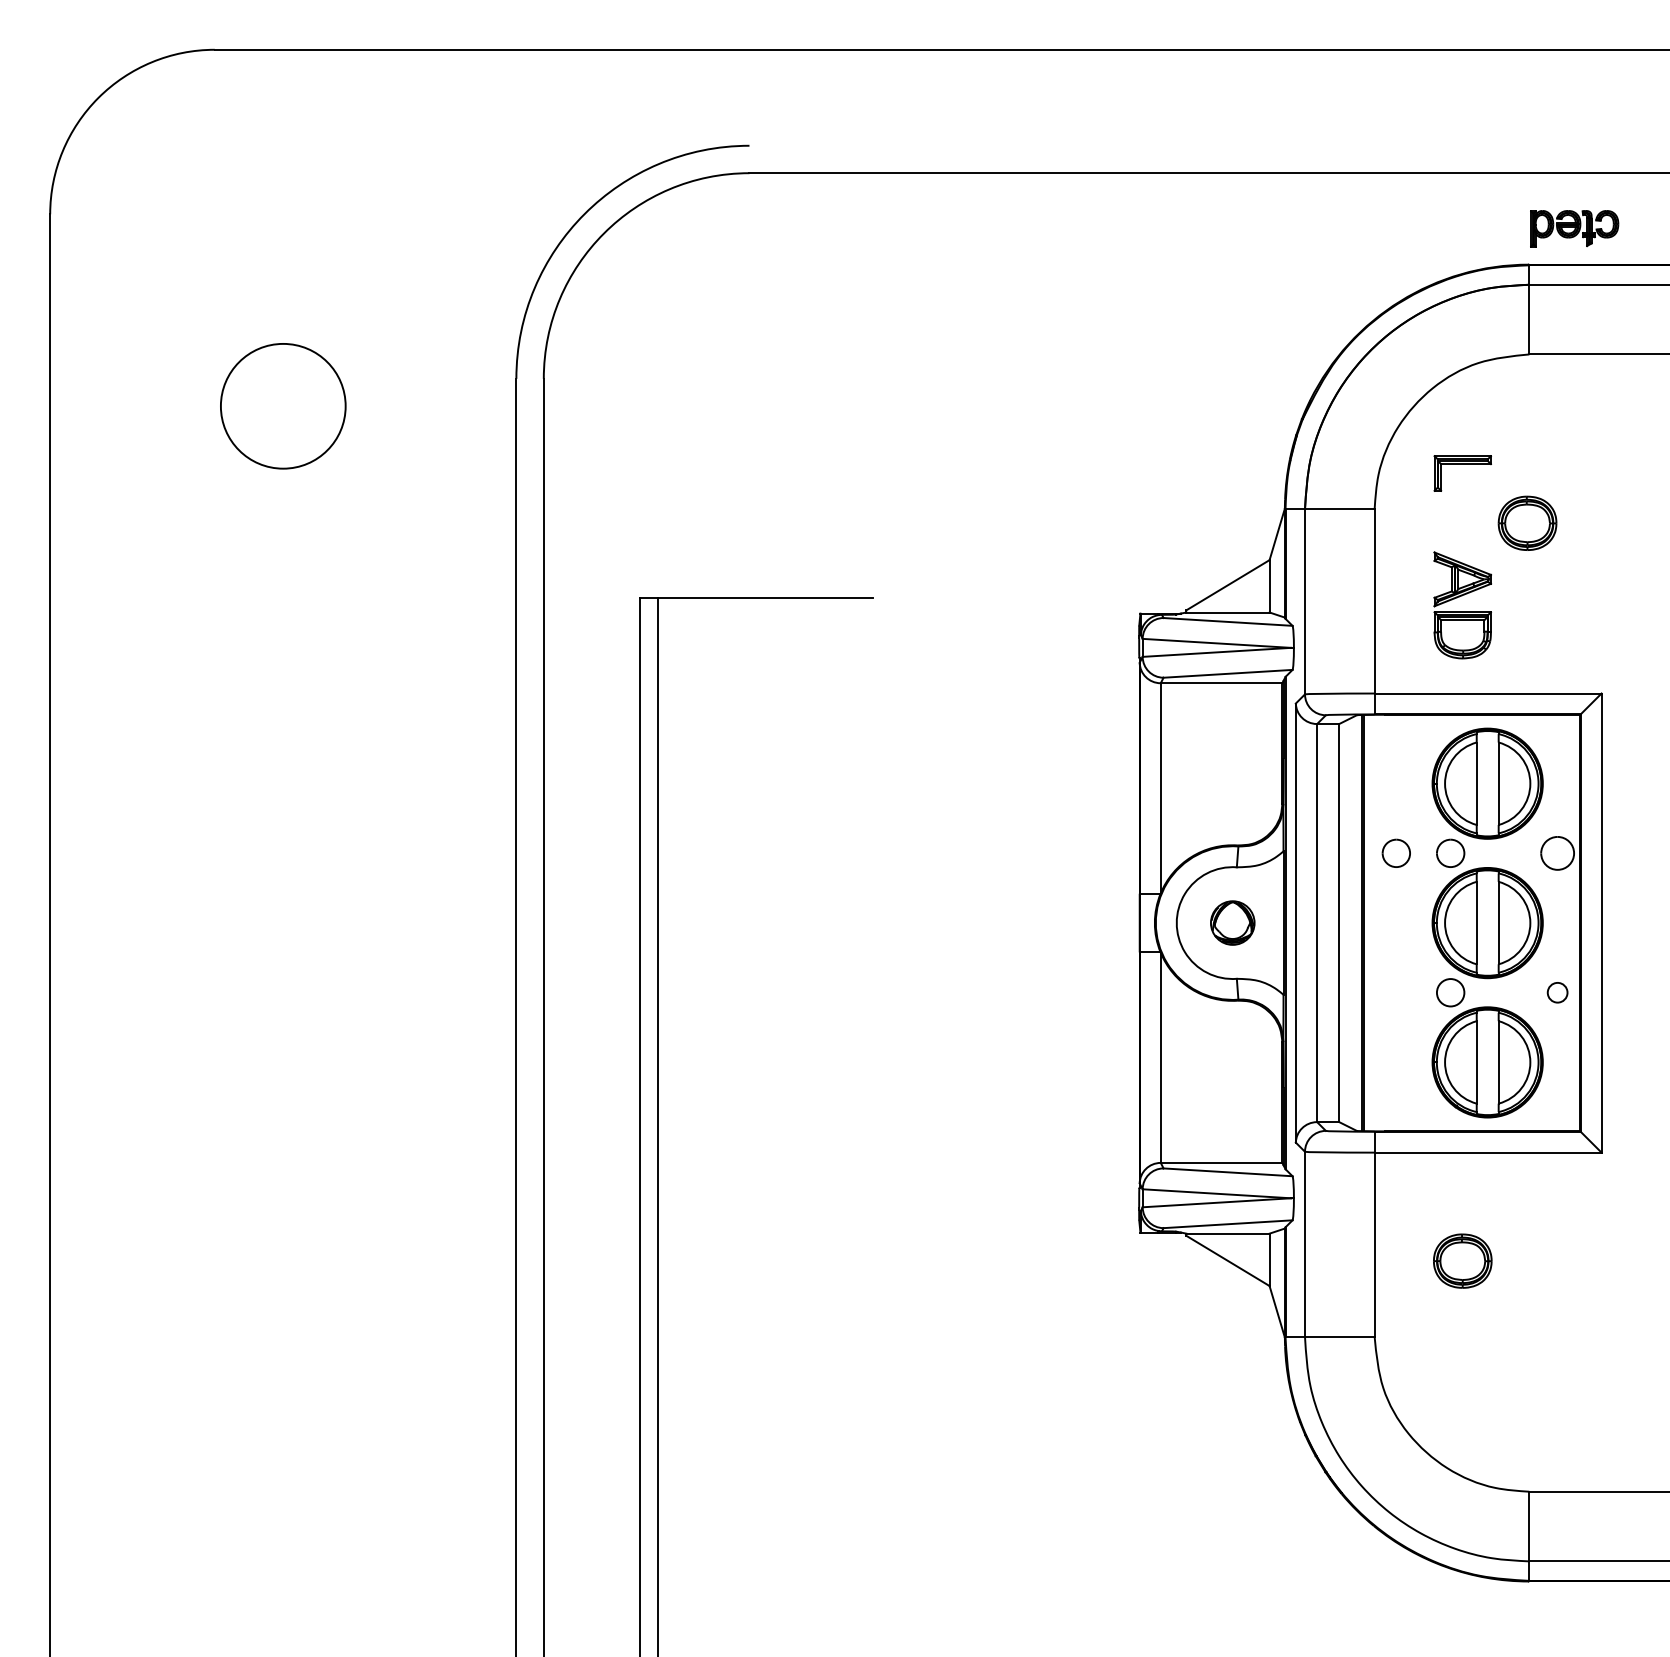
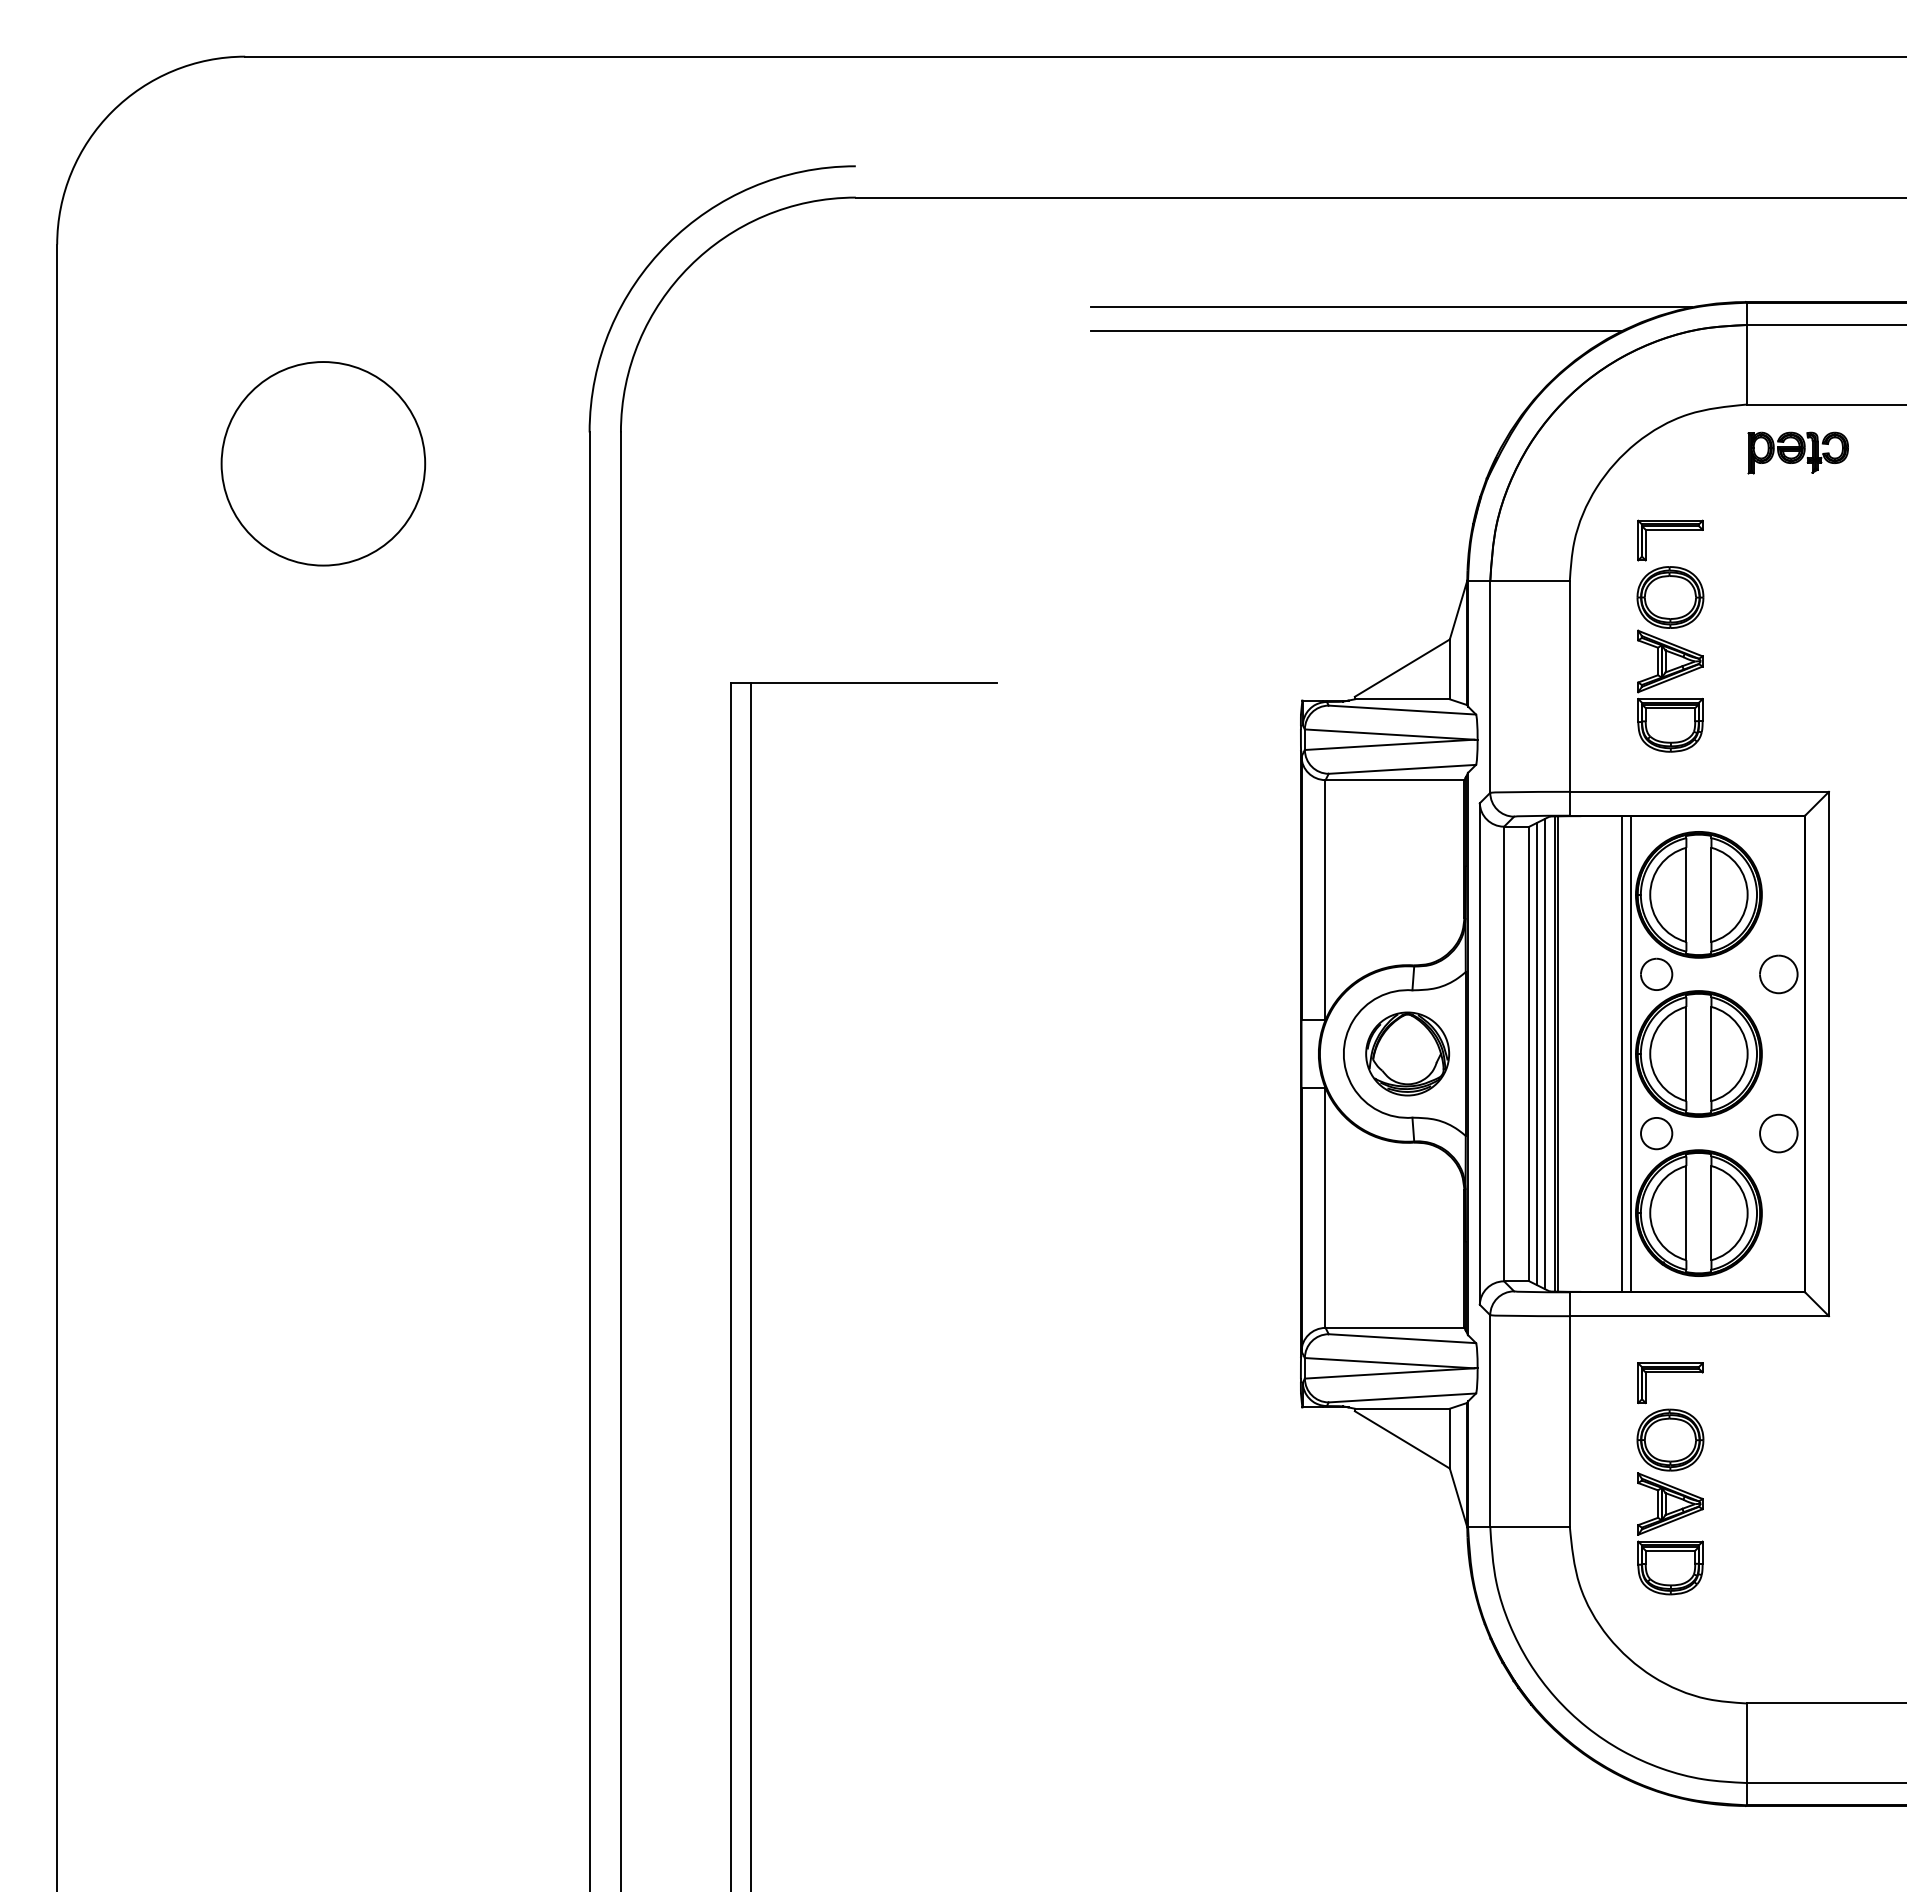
part: (1574, 228) -> (1797, 452), moved
line: (1218, 269) -> (1391, 307), added
line: (1187, 289) -> (1356, 330), added
circle: (283, 406) -> (323, 463), size x1.43
part: (1527, 523) -> (1670, 597), moved
part: (1396, 852) -> (1594, 973), removed
part: (1232, 922) -> (1407, 1053), size x1.67
line: (1345, 922) -> (1536, 1053), added
line: (1353, 922) -> (1545, 1053), added
line: (1419, 922) -> (1621, 1053), added
line: (1427, 922) -> (1630, 1053), added
circle: (1557, 992) -> (1778, 1133), size x1.67
part: (1462, 1201) -> (1670, 1372), added
part: (1462, 1349) -> (1670, 1541), added

